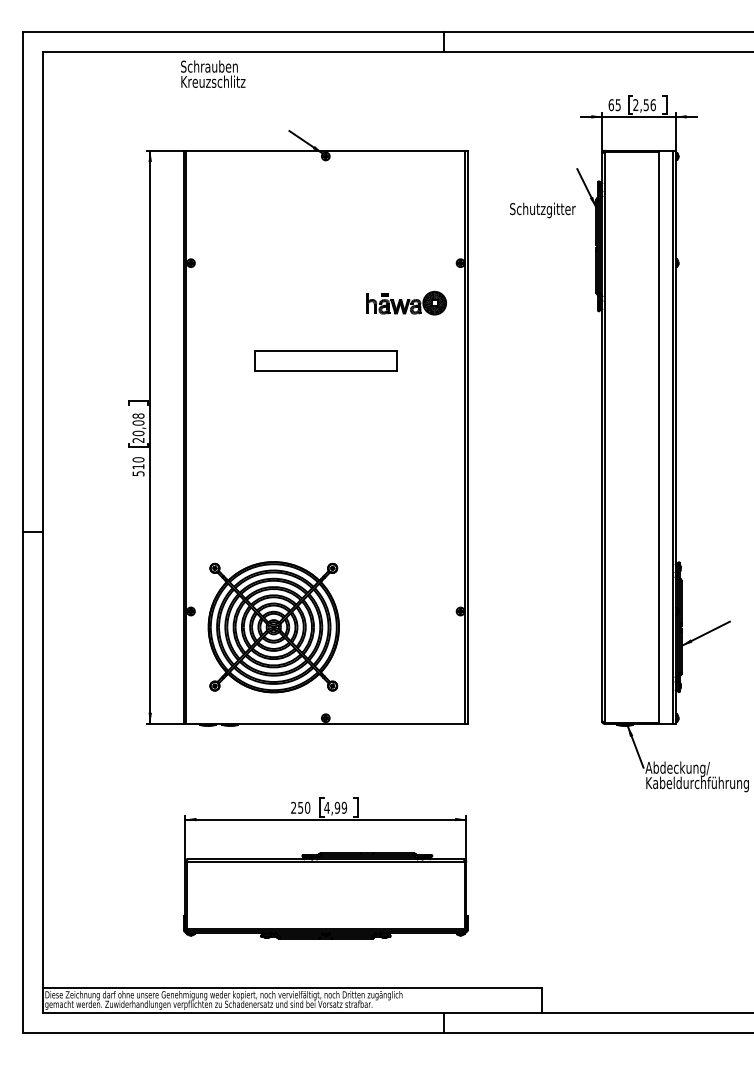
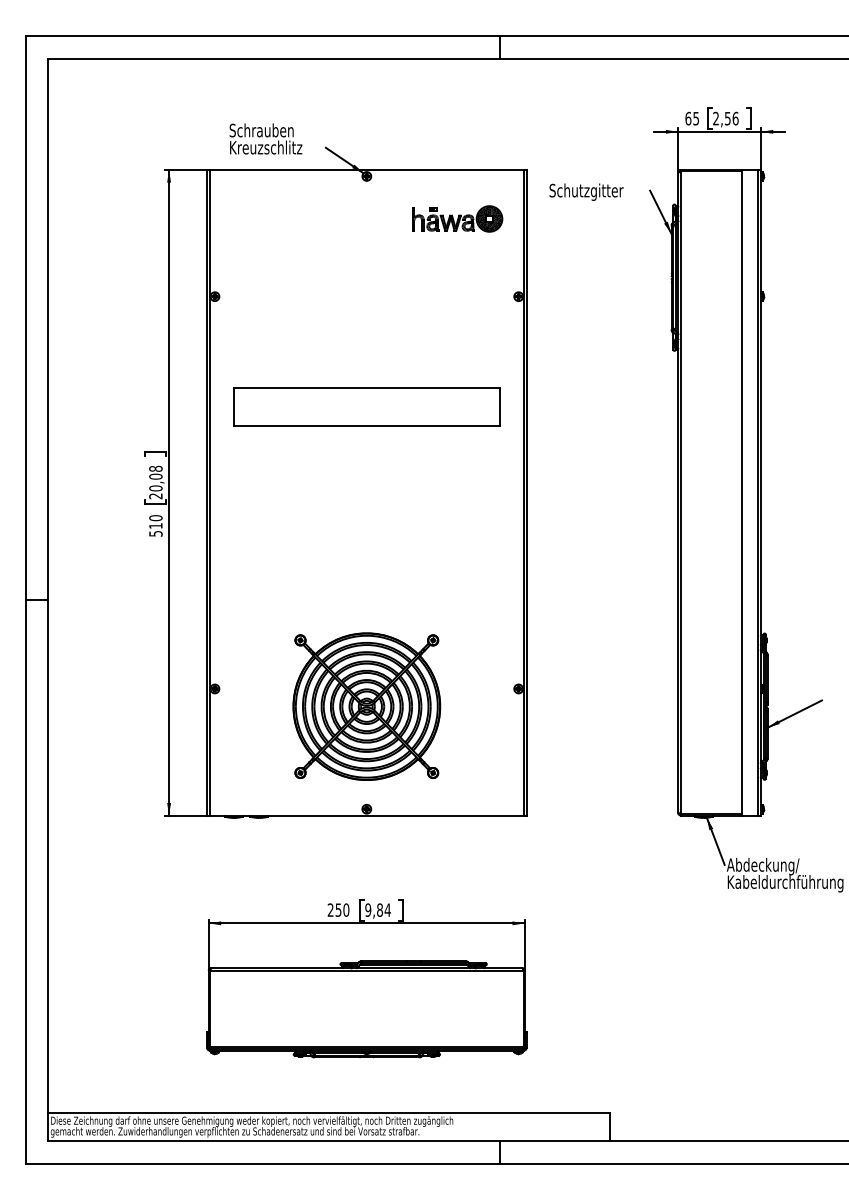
text: (213, 73) -> (266, 138), moved
text: (542, 210) -> (586, 192), moved
part: (406, 303) -> (457, 219), moved
part: (325, 360) -> (366, 406), size x1.67
part: (273, 627) -> (366, 706), moved
text: (335, 807) -> (377, 909), 4,99 -> 9,84

